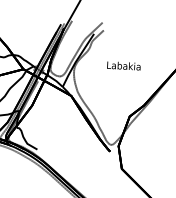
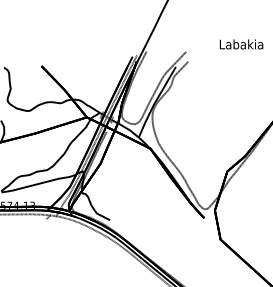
text: (123, 65) -> (241, 44), moved

